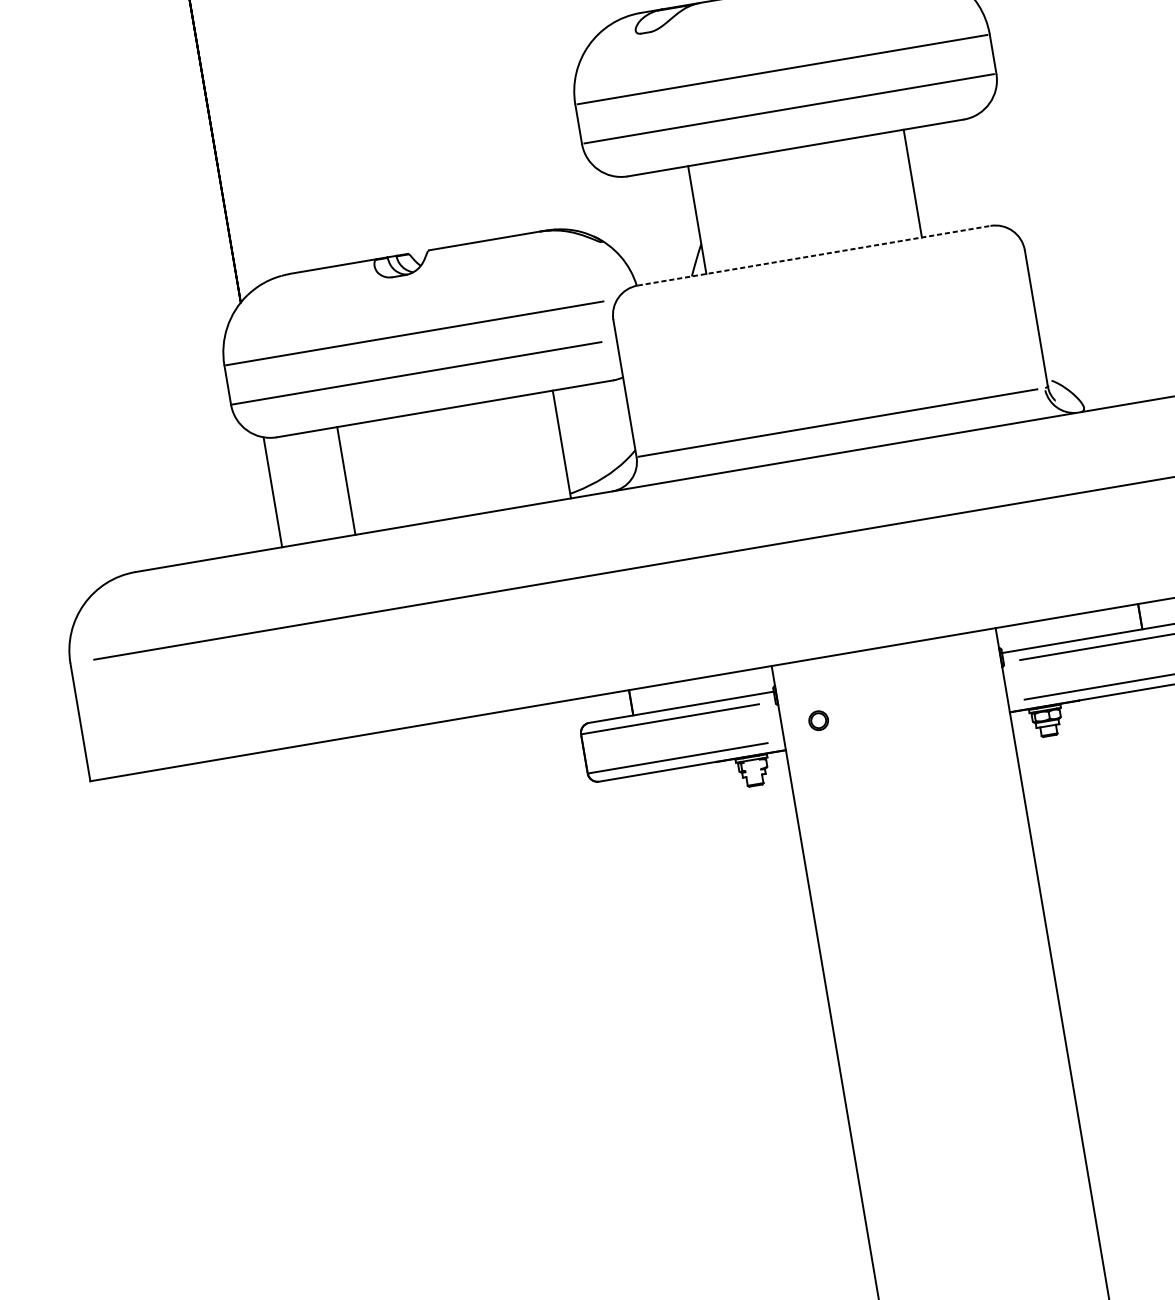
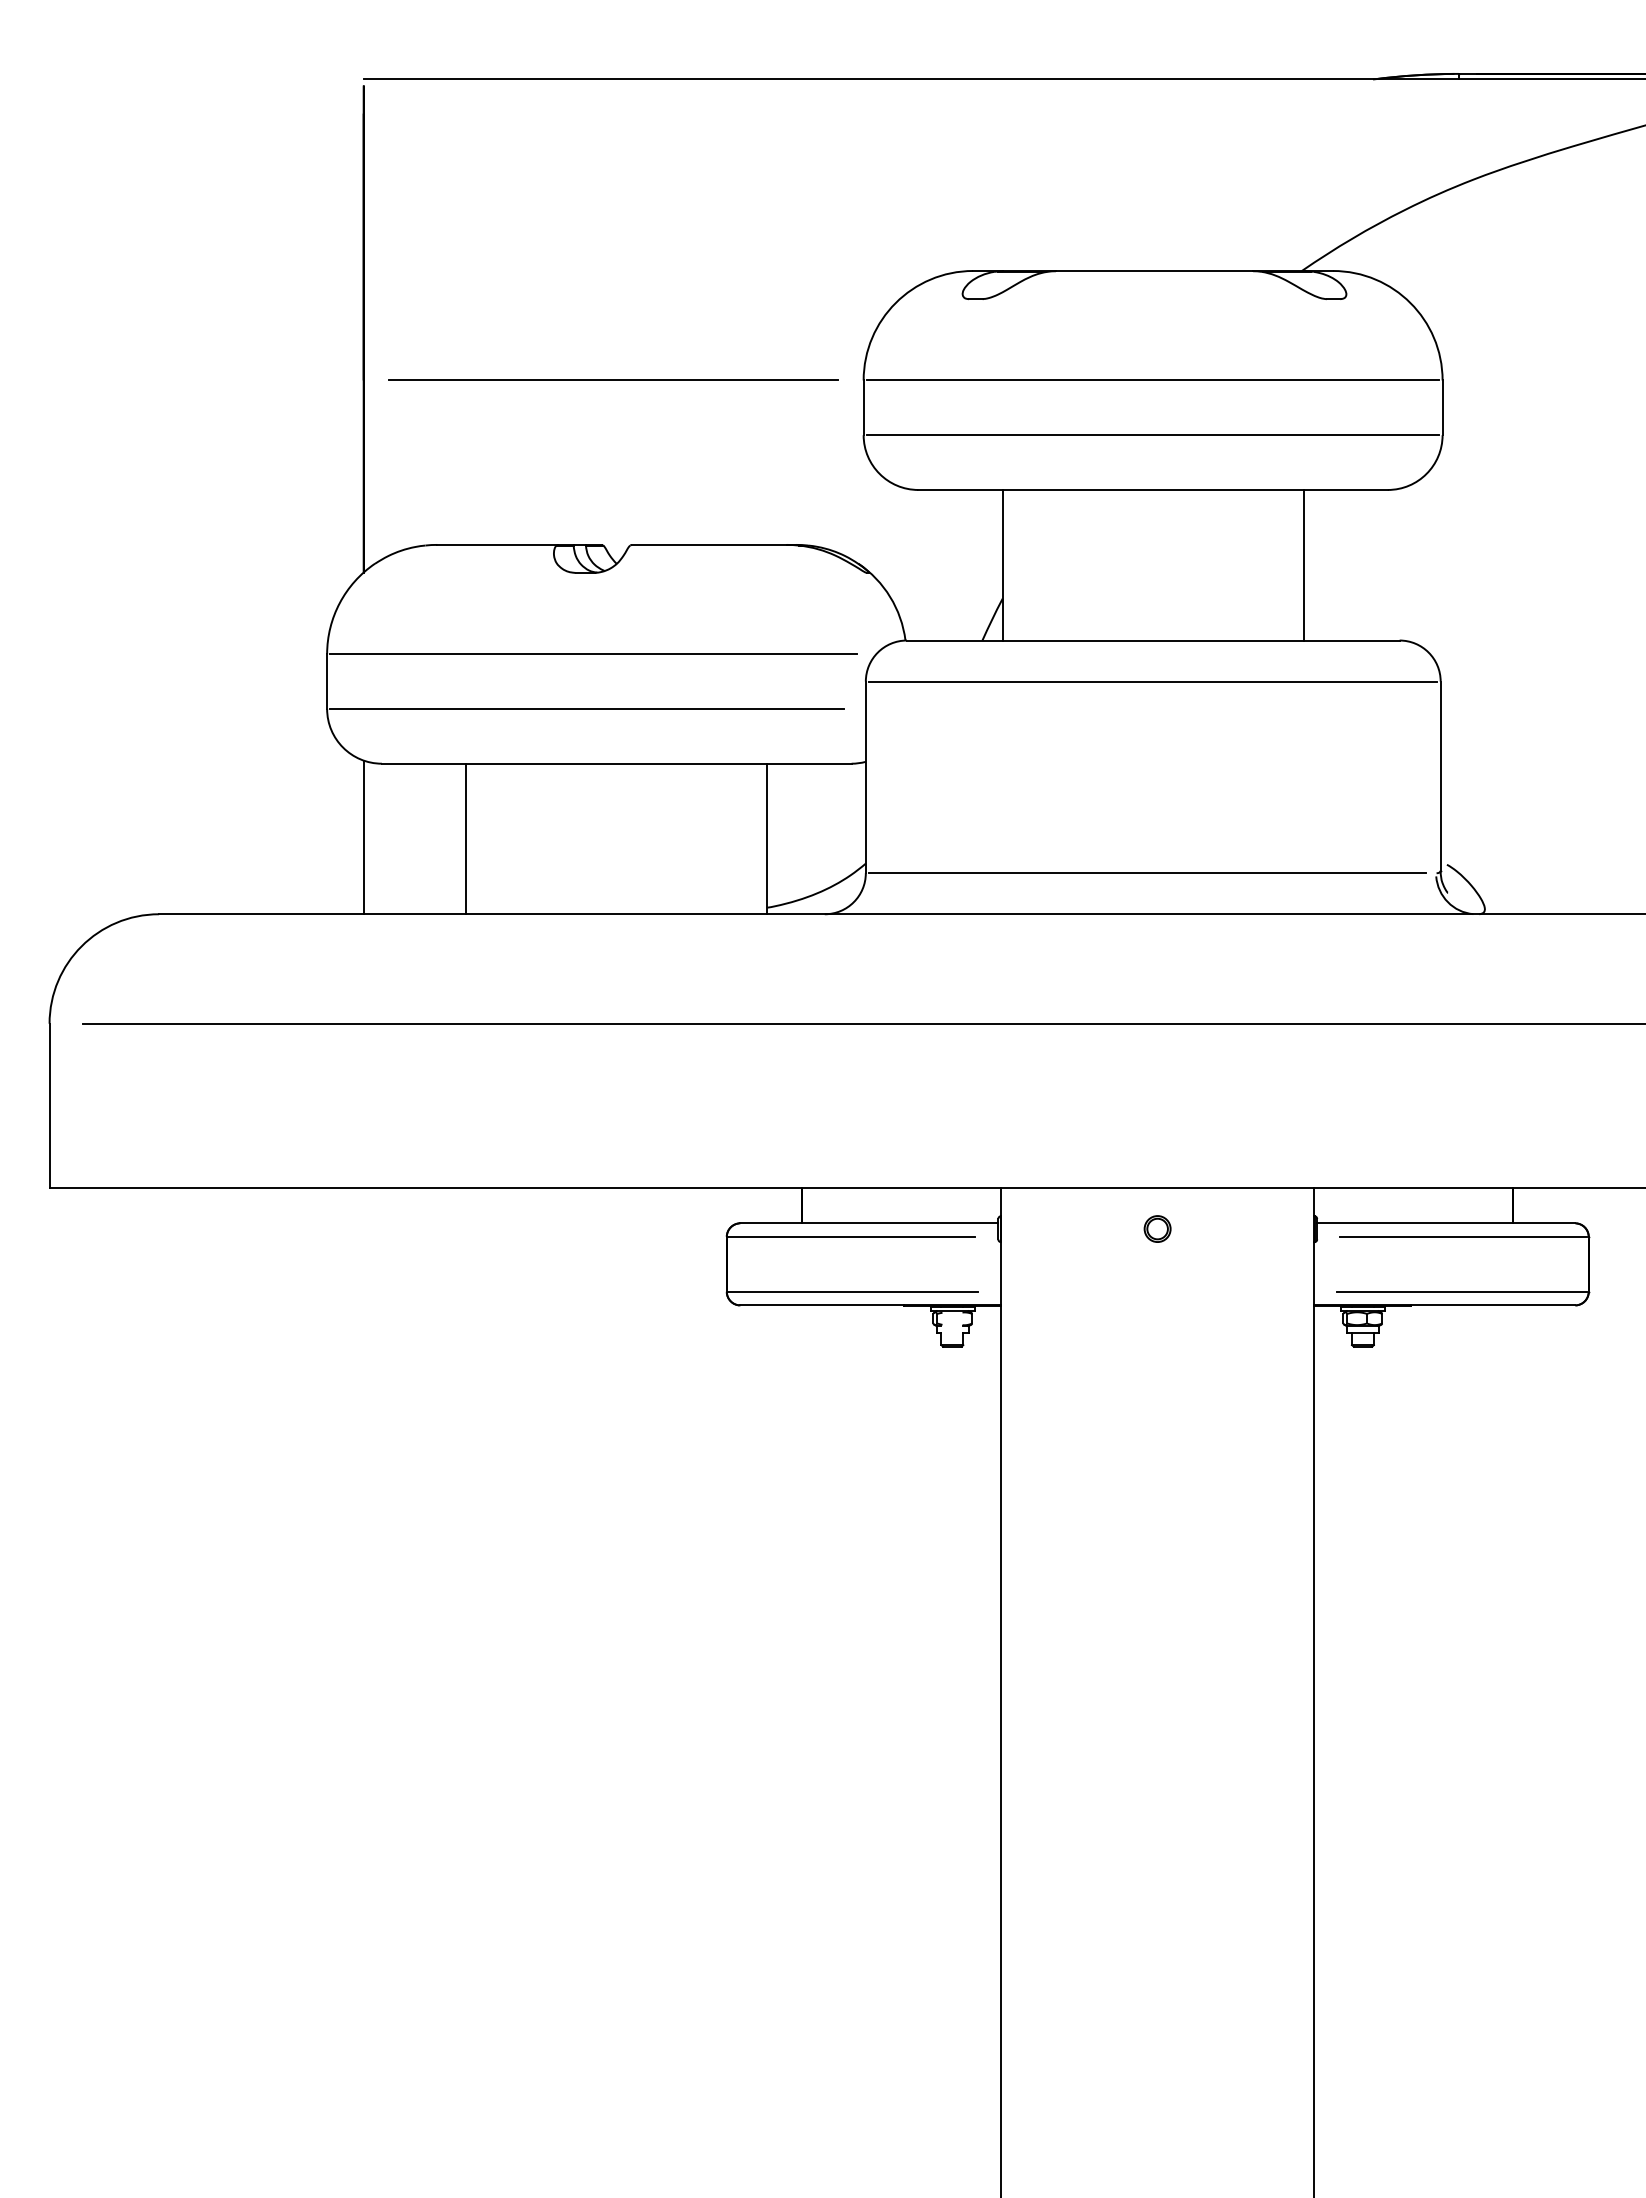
line: (396, 134) -> (613, 379), added
line: (814, 255) -> (1153, 640), dashed -> solid
line: (819, 285) -> (1153, 681), added
part: (818, 720) -> (1157, 1228), moved

